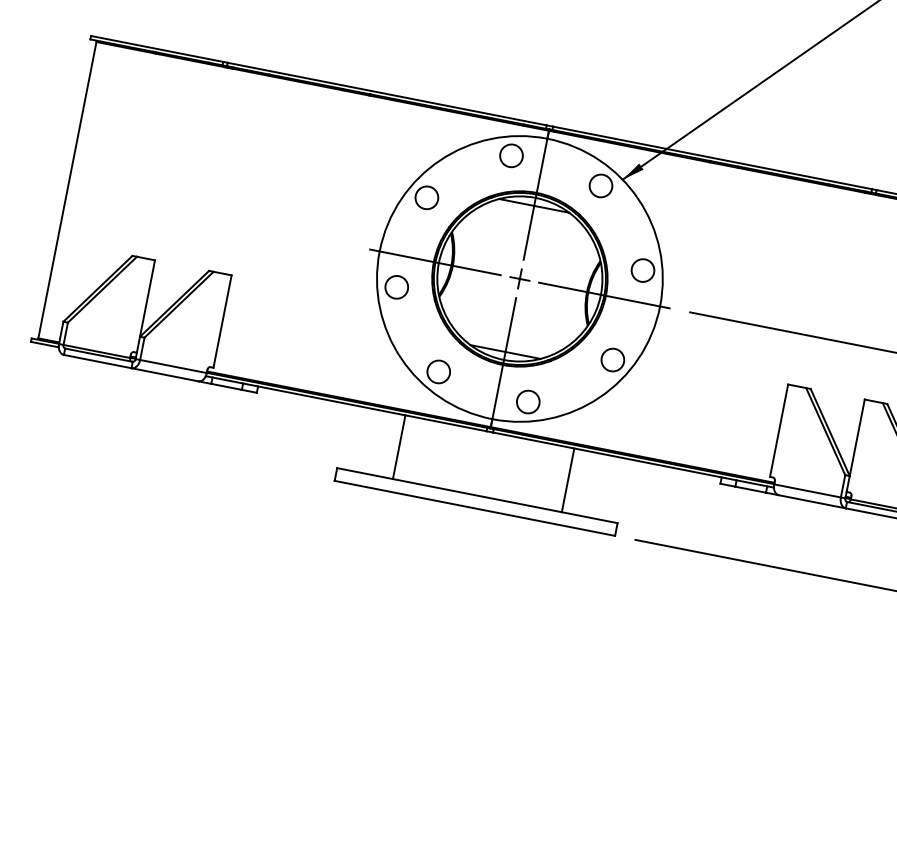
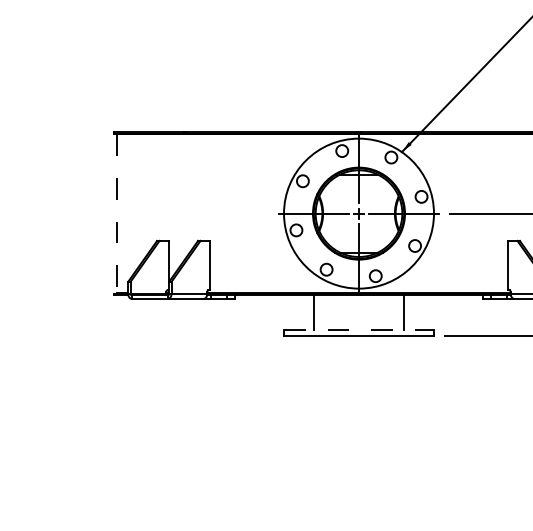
line: (68, 191) -> (117, 214), solid -> dashed
line: (478, 495) -> (359, 329), solid -> dashed

